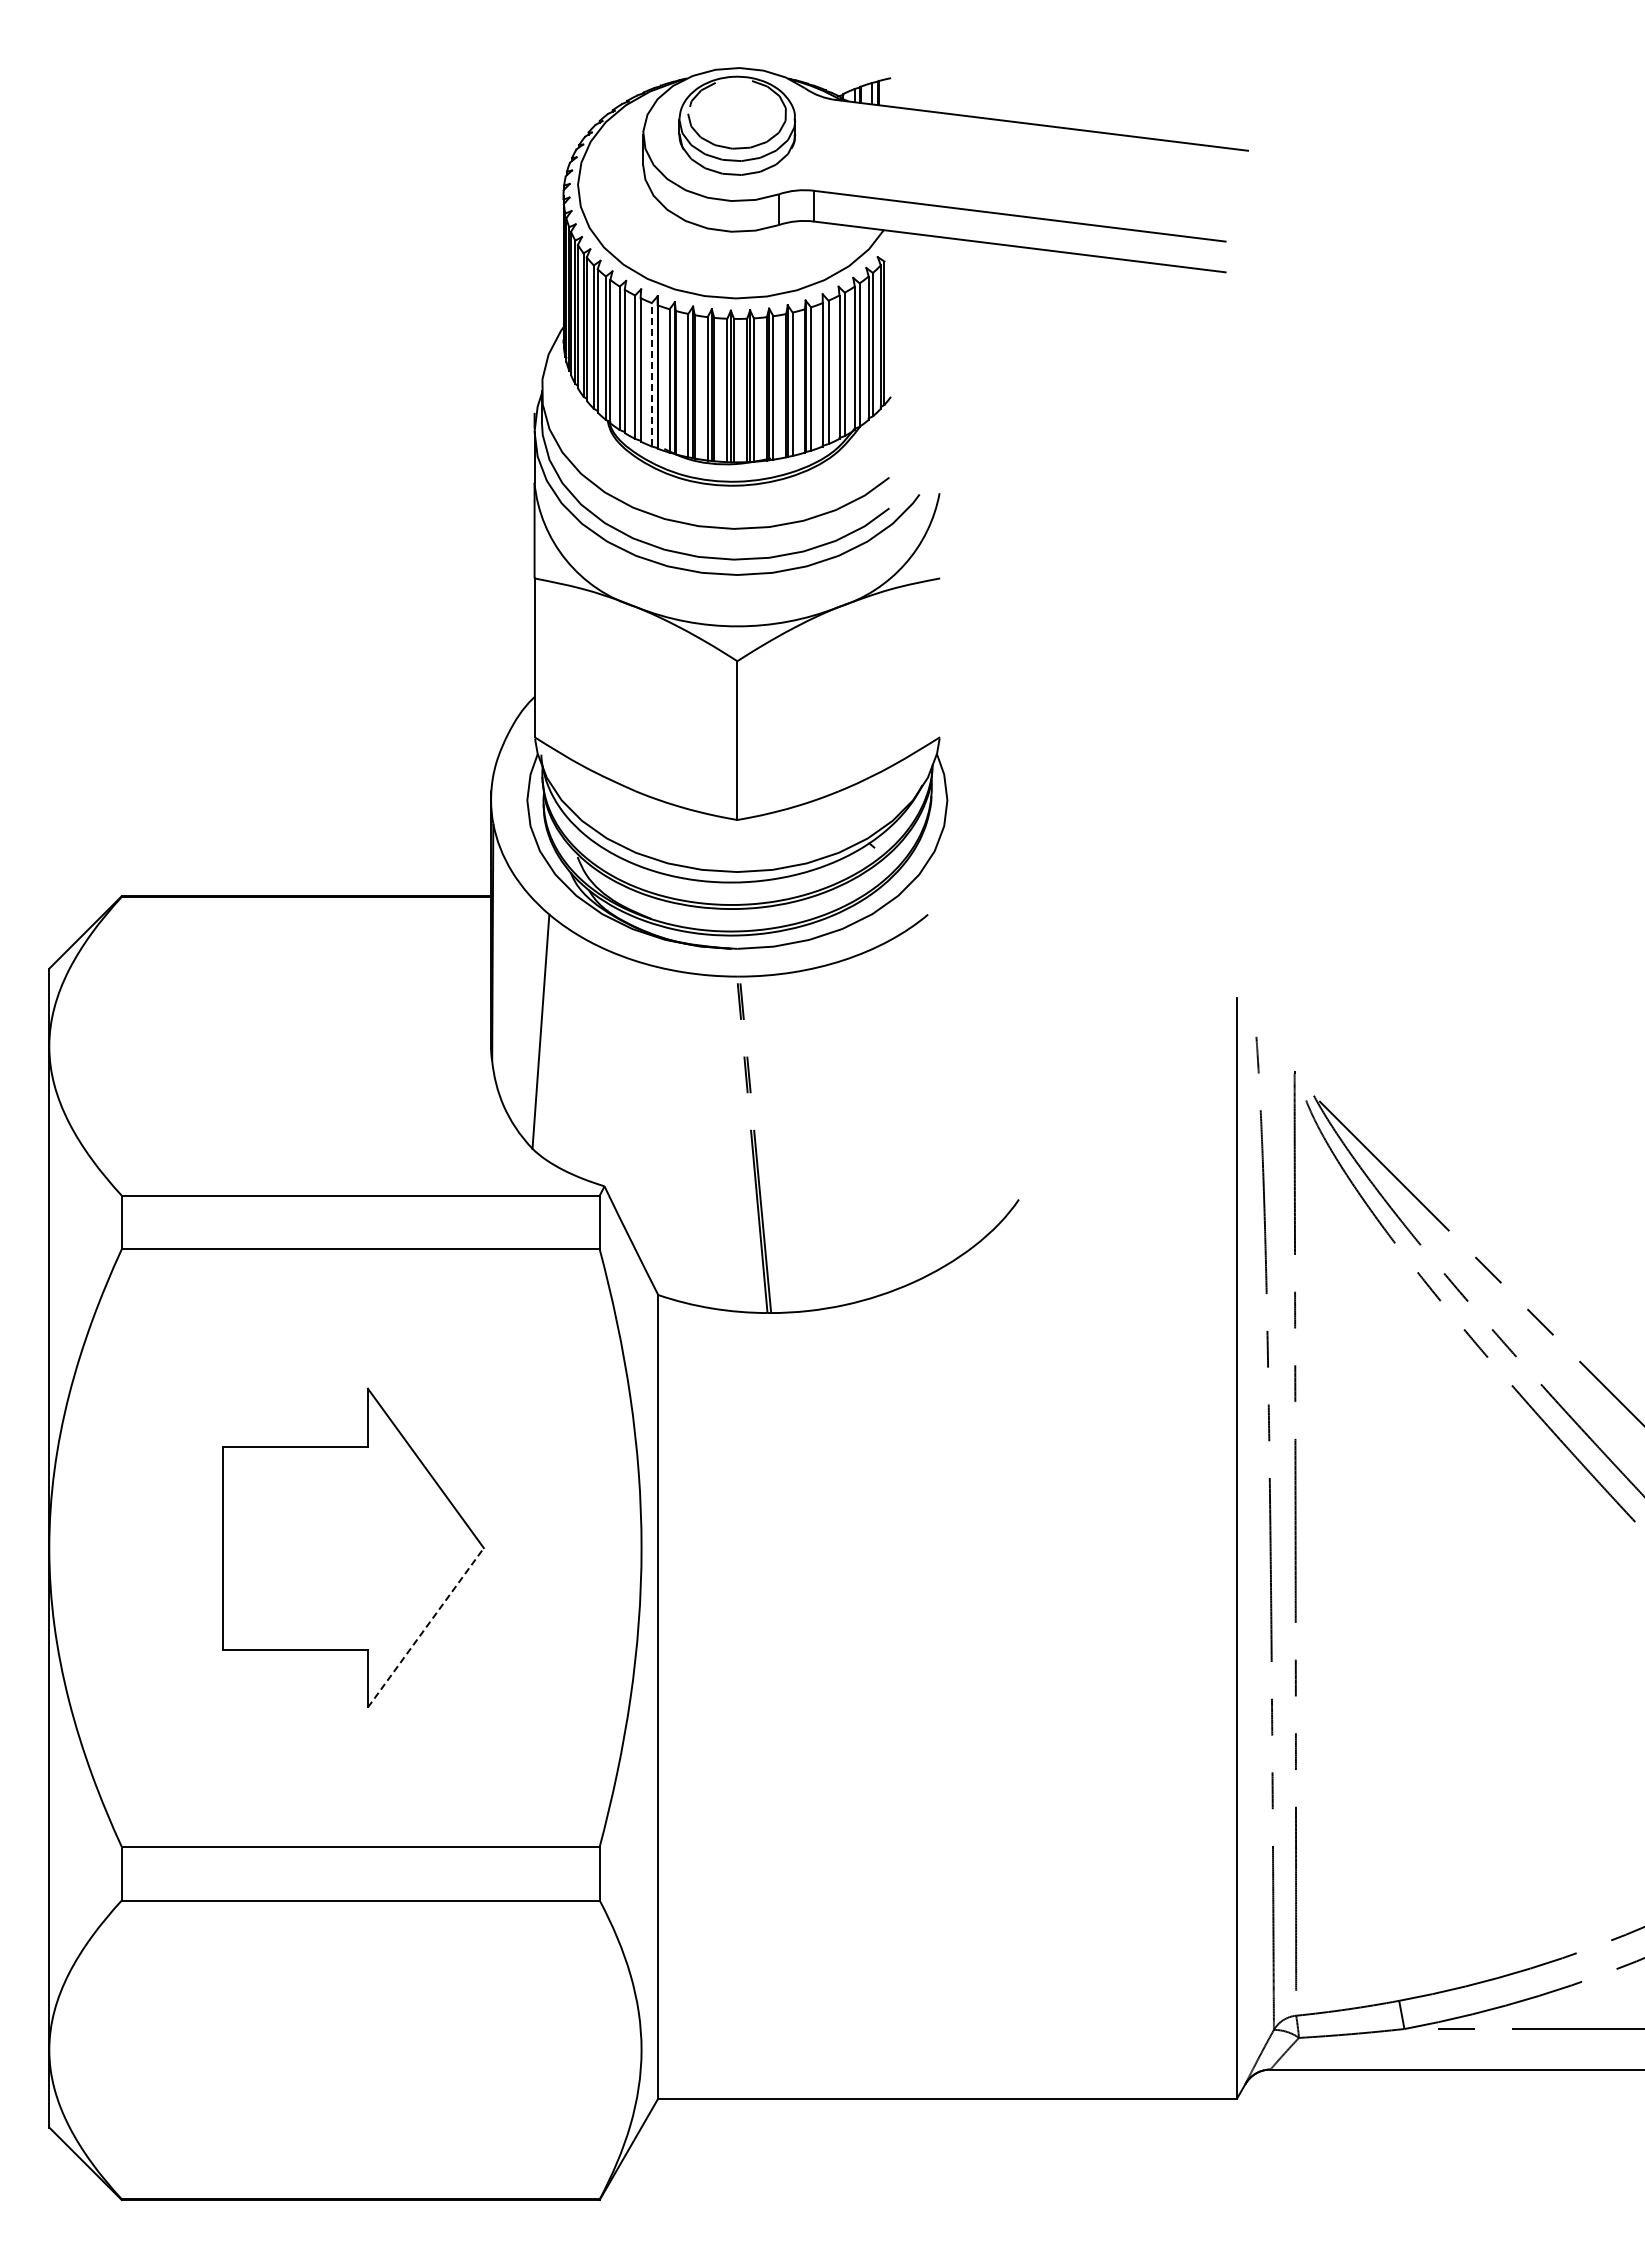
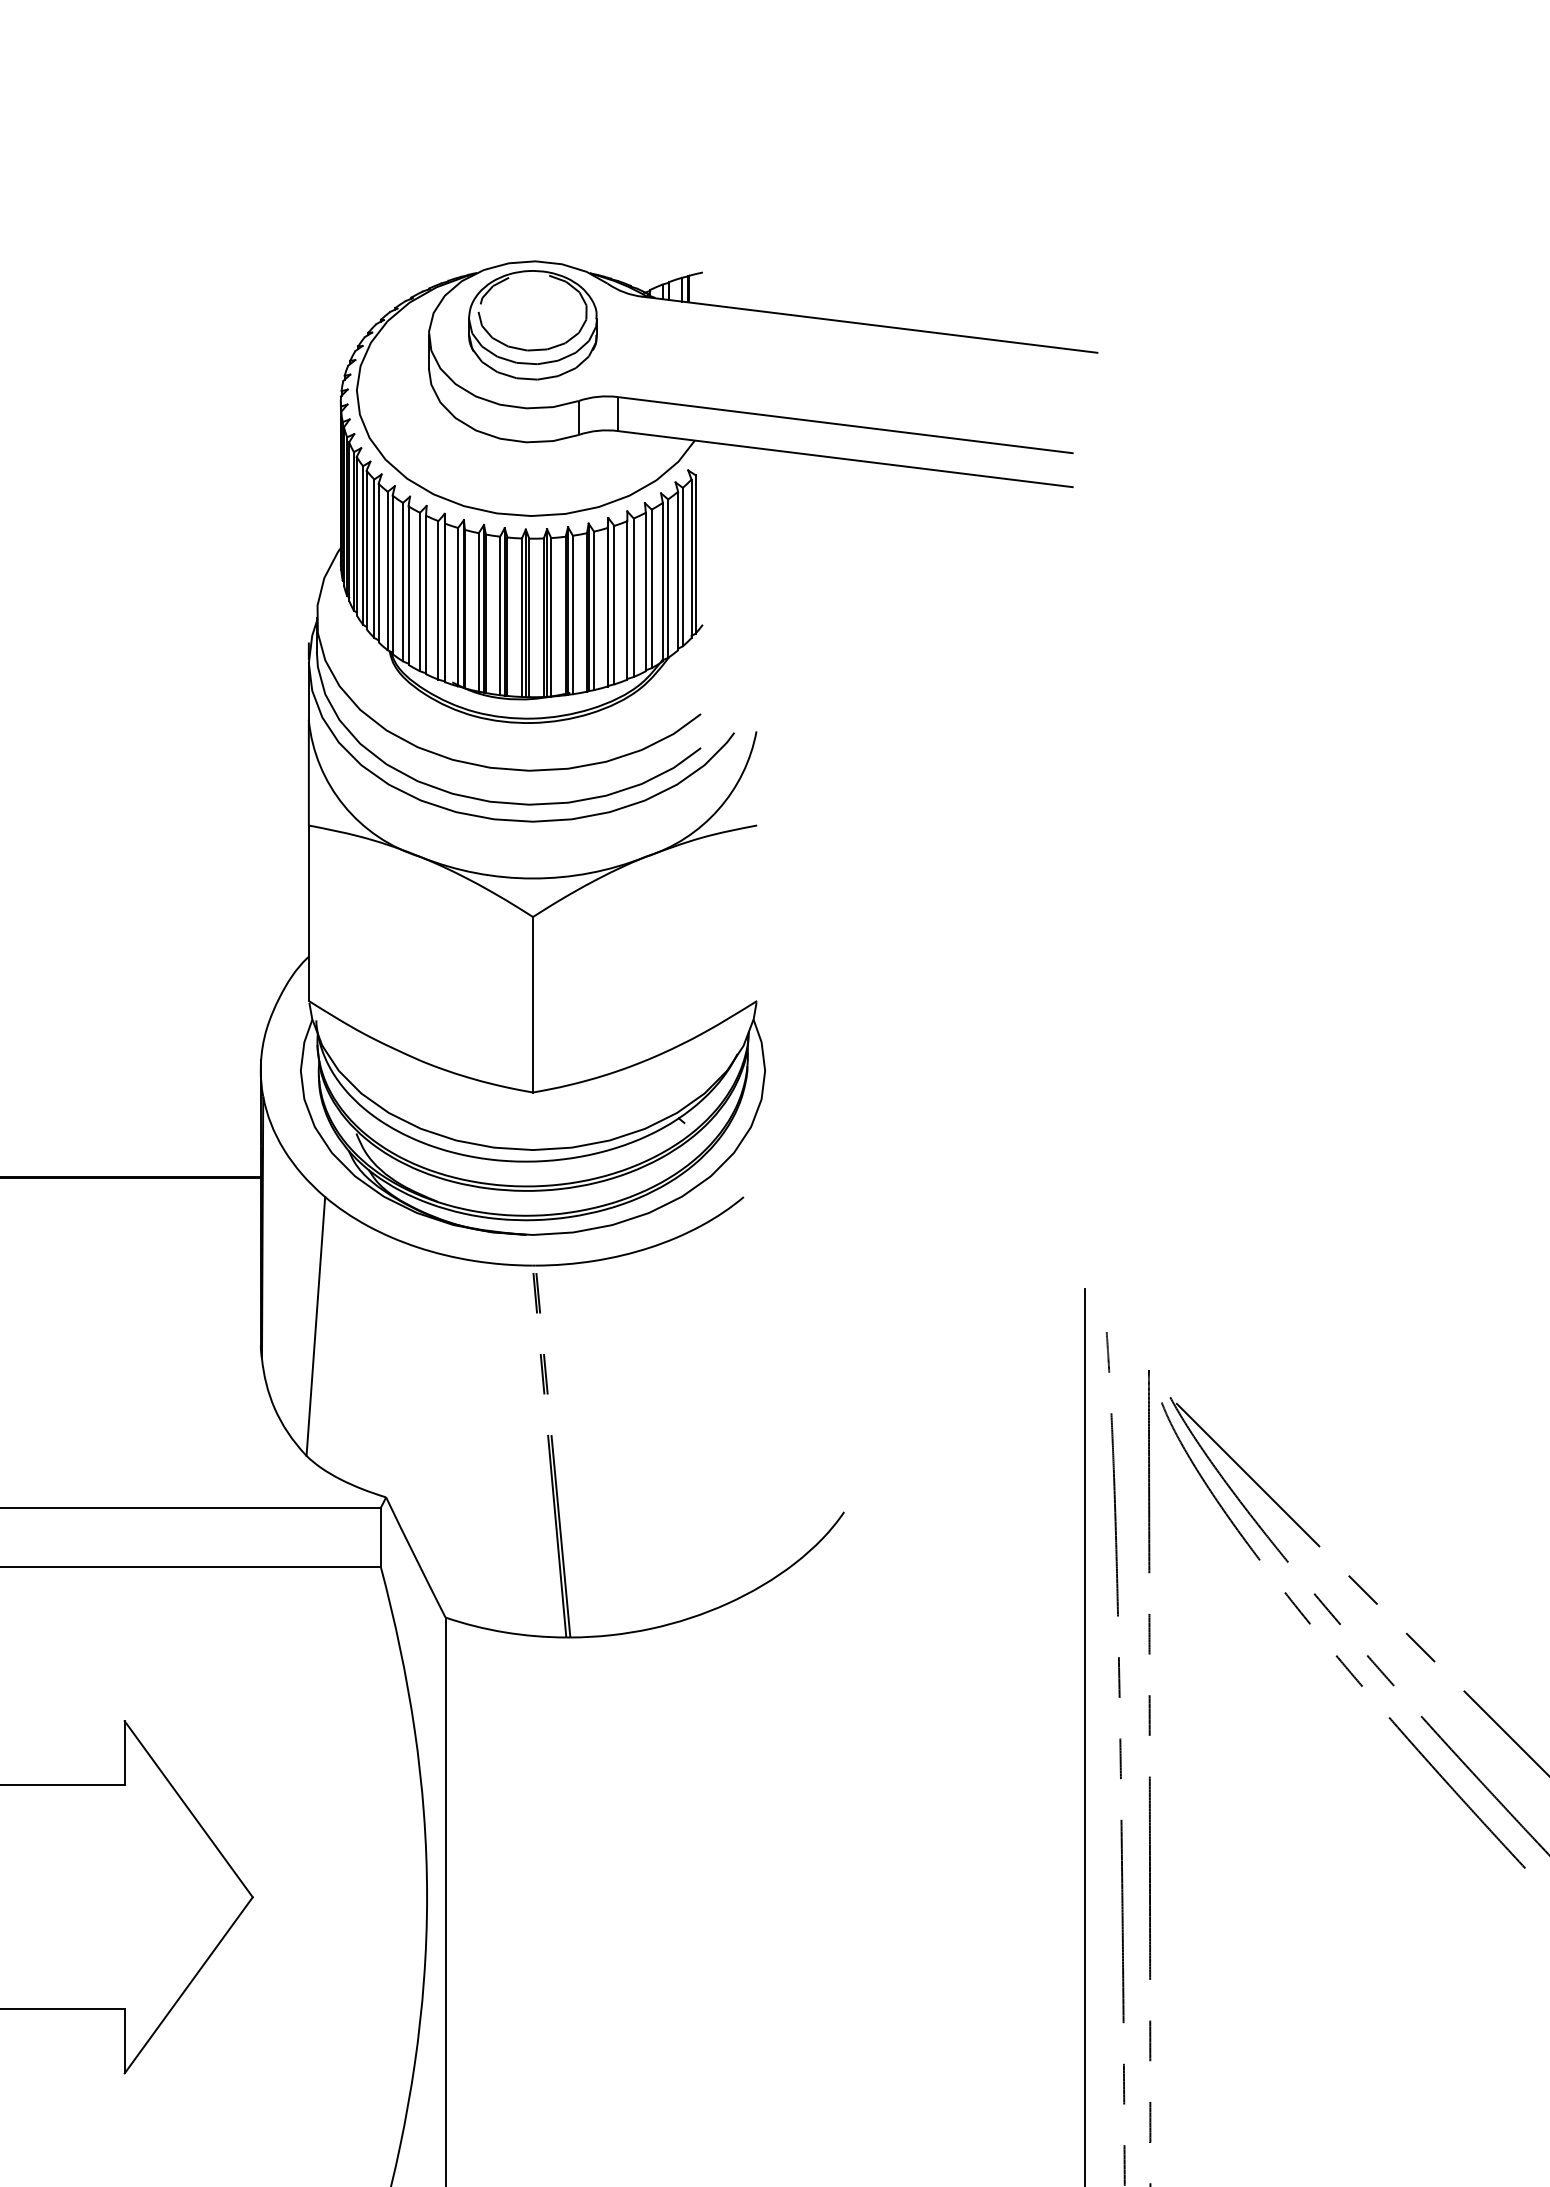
line: (651, 374) -> (438, 600), dashed -> solid
line: (425, 1627) -> (188, 1985), dashed -> solid

